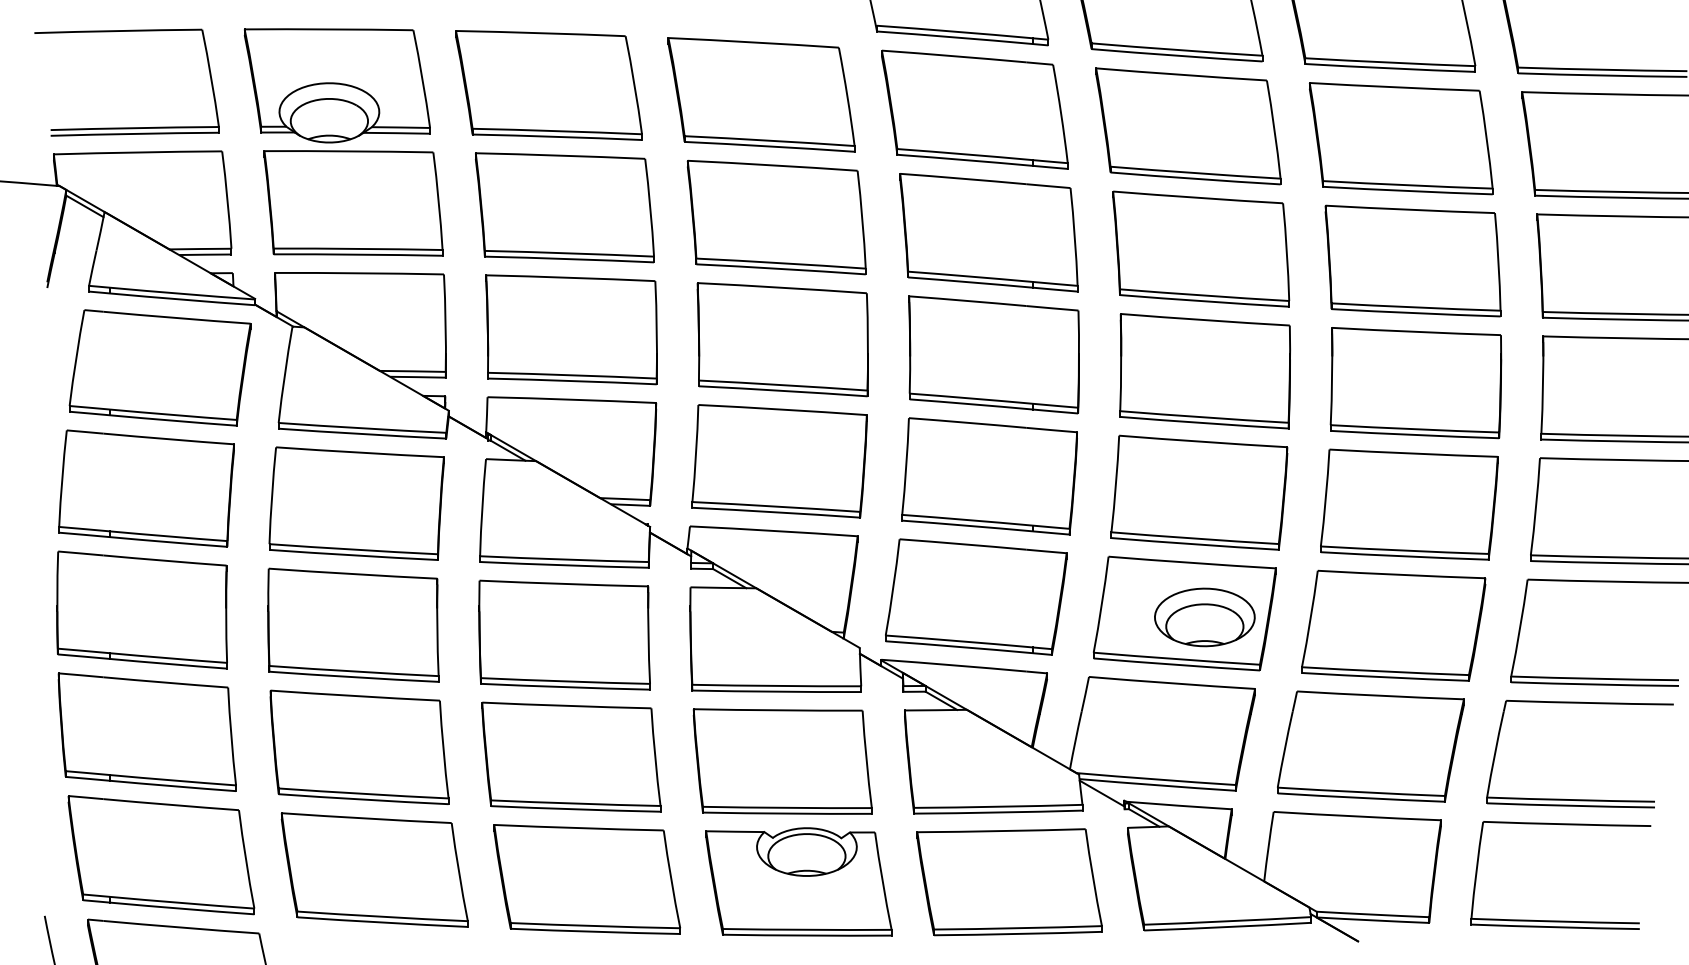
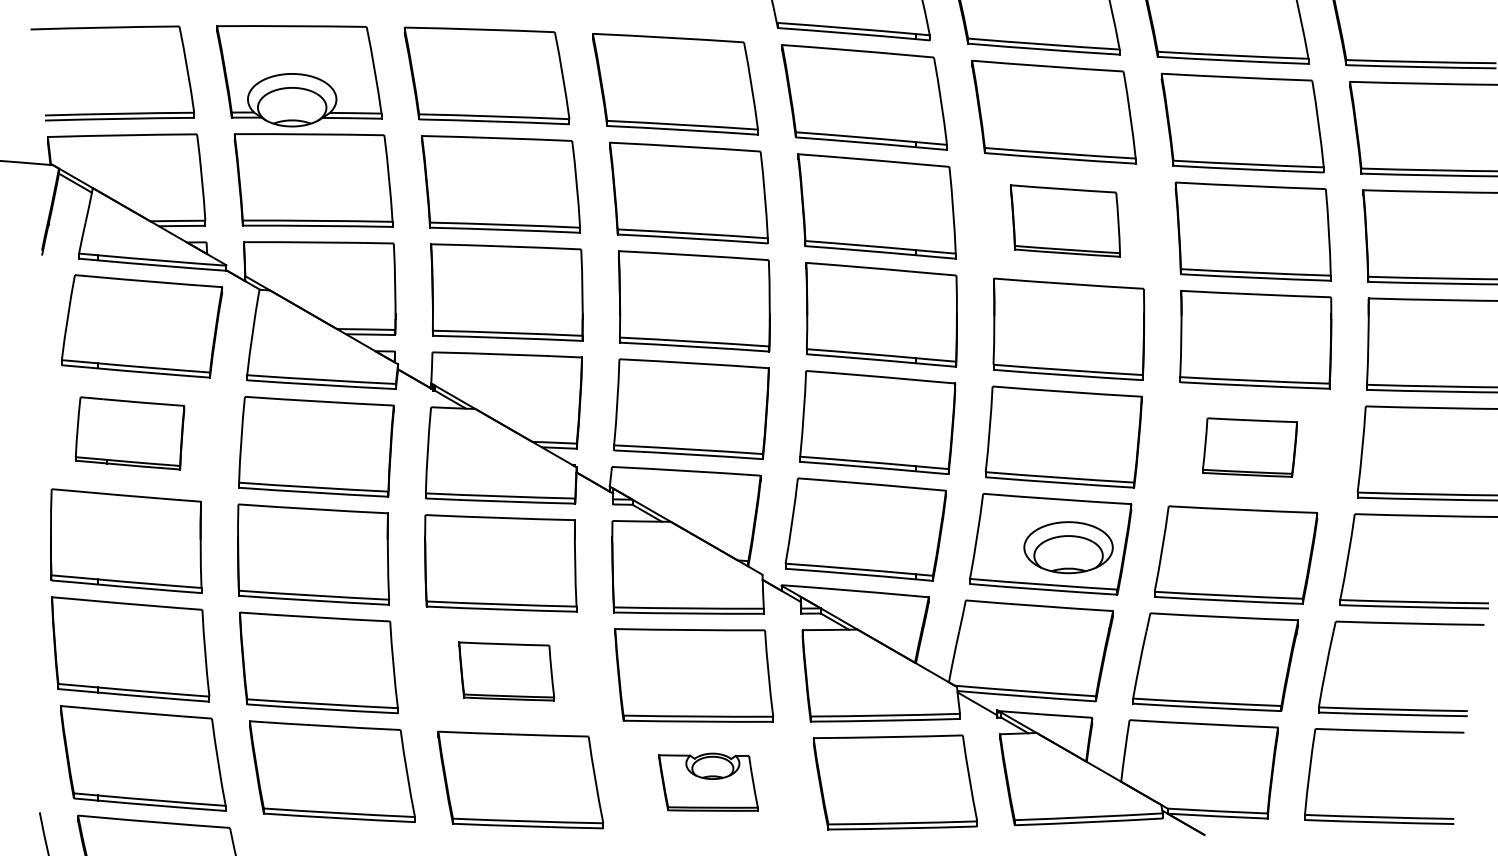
part: (1201, 248) -> (1065, 220), size x0.7
part: (146, 488) -> (130, 433), size x0.7
part: (1409, 504) -> (1250, 447), size x0.6
part: (571, 756) -> (506, 670), size x0.6
part: (798, 881) -> (708, 781), size x0.6

